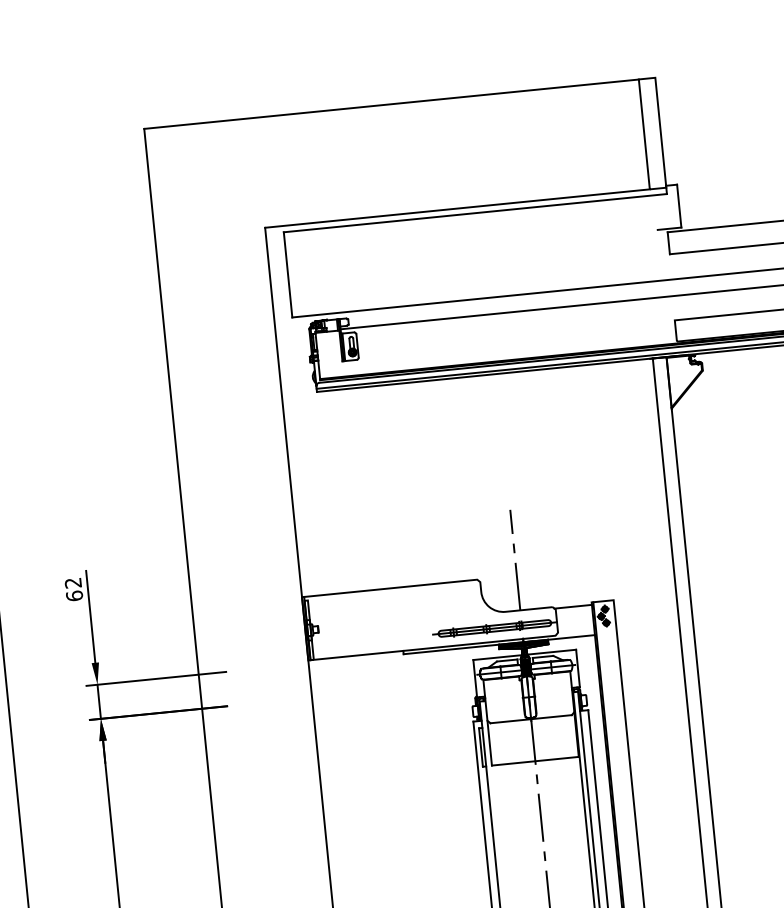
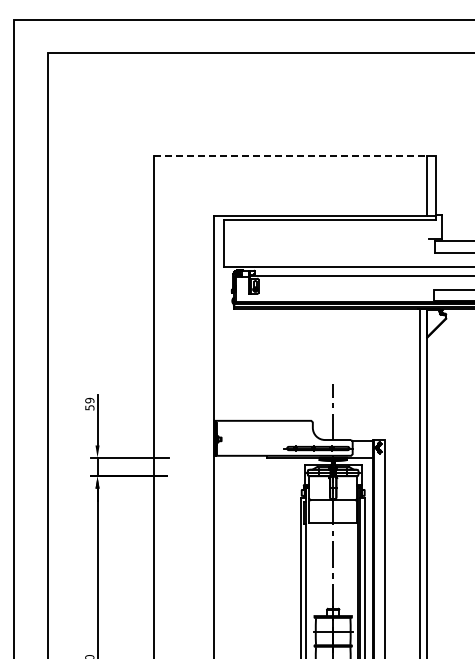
line: (391, 103) -> (290, 155), solid -> dashed
text: (73, 588) -> (89, 403), 62 -> 59

